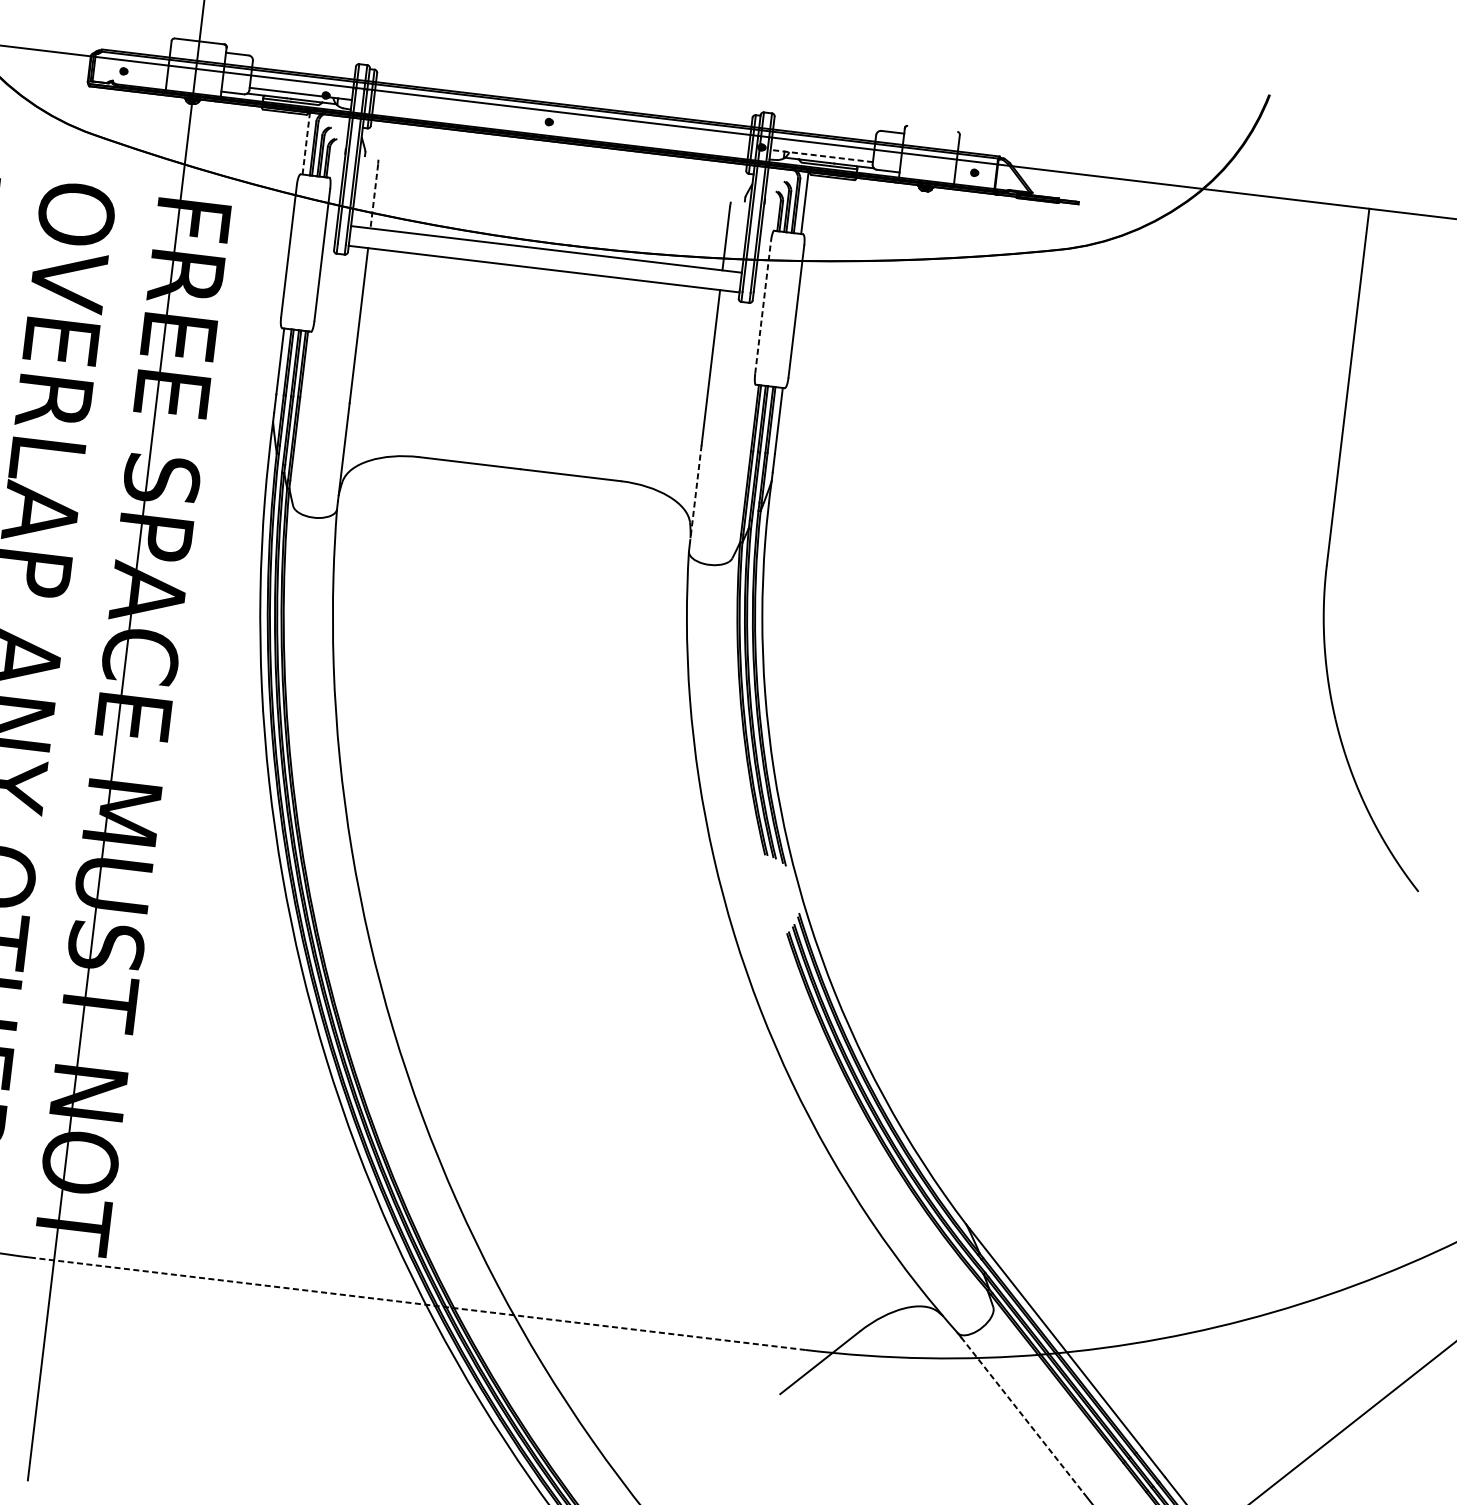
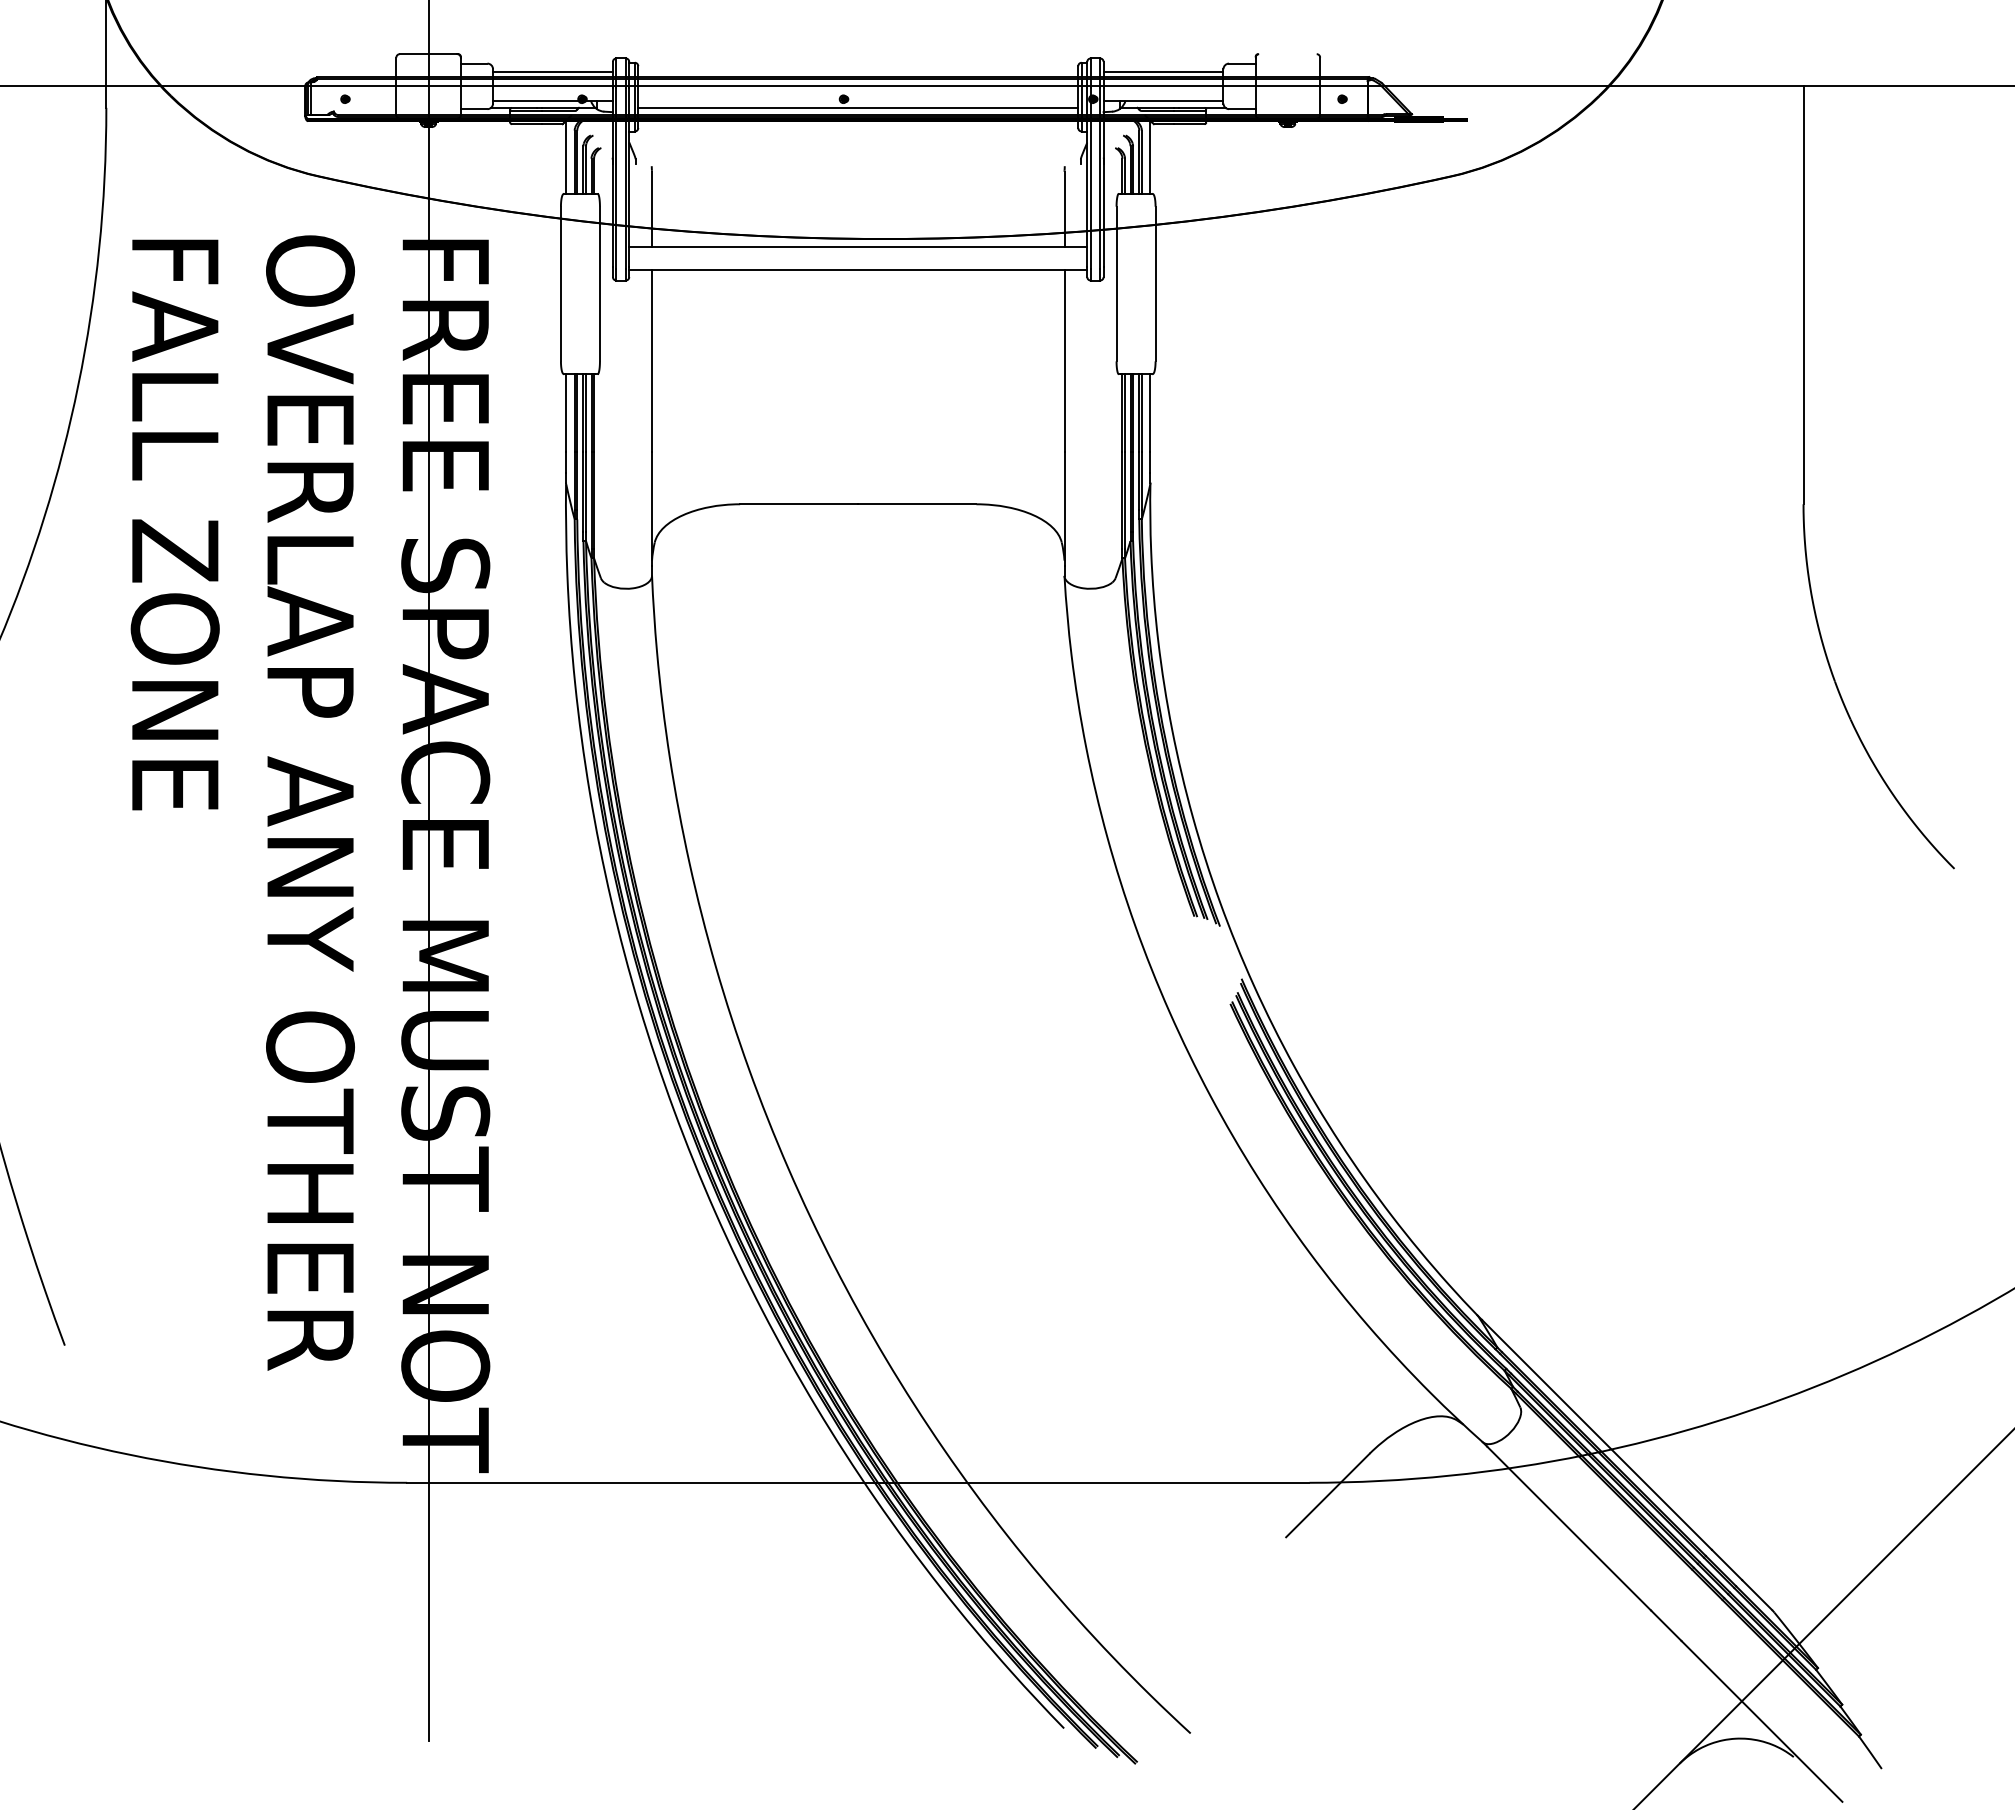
line: (303, 68) -> (552, 71), added
line: (560, 130) -> (858, 107), added
line: (824, 130) -> (1163, 71), added
line: (306, 143) -> (566, 157), dashed -> solid
line: (821, 155) -> (1163, 100), dashed -> solid
line: (374, 196) -> (652, 209), dashed -> solid
line: (763, 307) -> (1116, 283), dashed -> solid
line: (695, 494) -> (1064, 509), dashed -> solid
line: (420, 1303) -> (857, 1482), dashed -> solid
line: (1022, 1415) -> (1569, 1528), dashed -> solid

